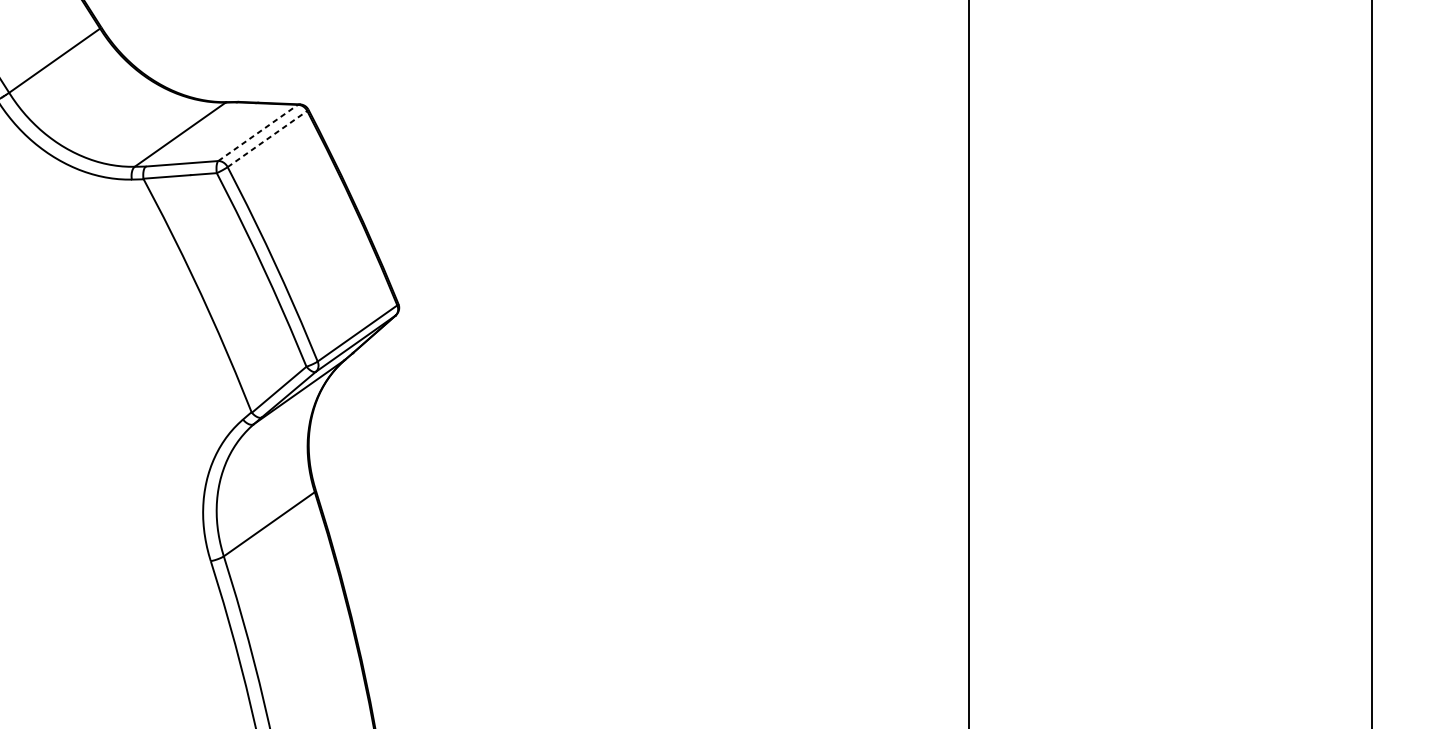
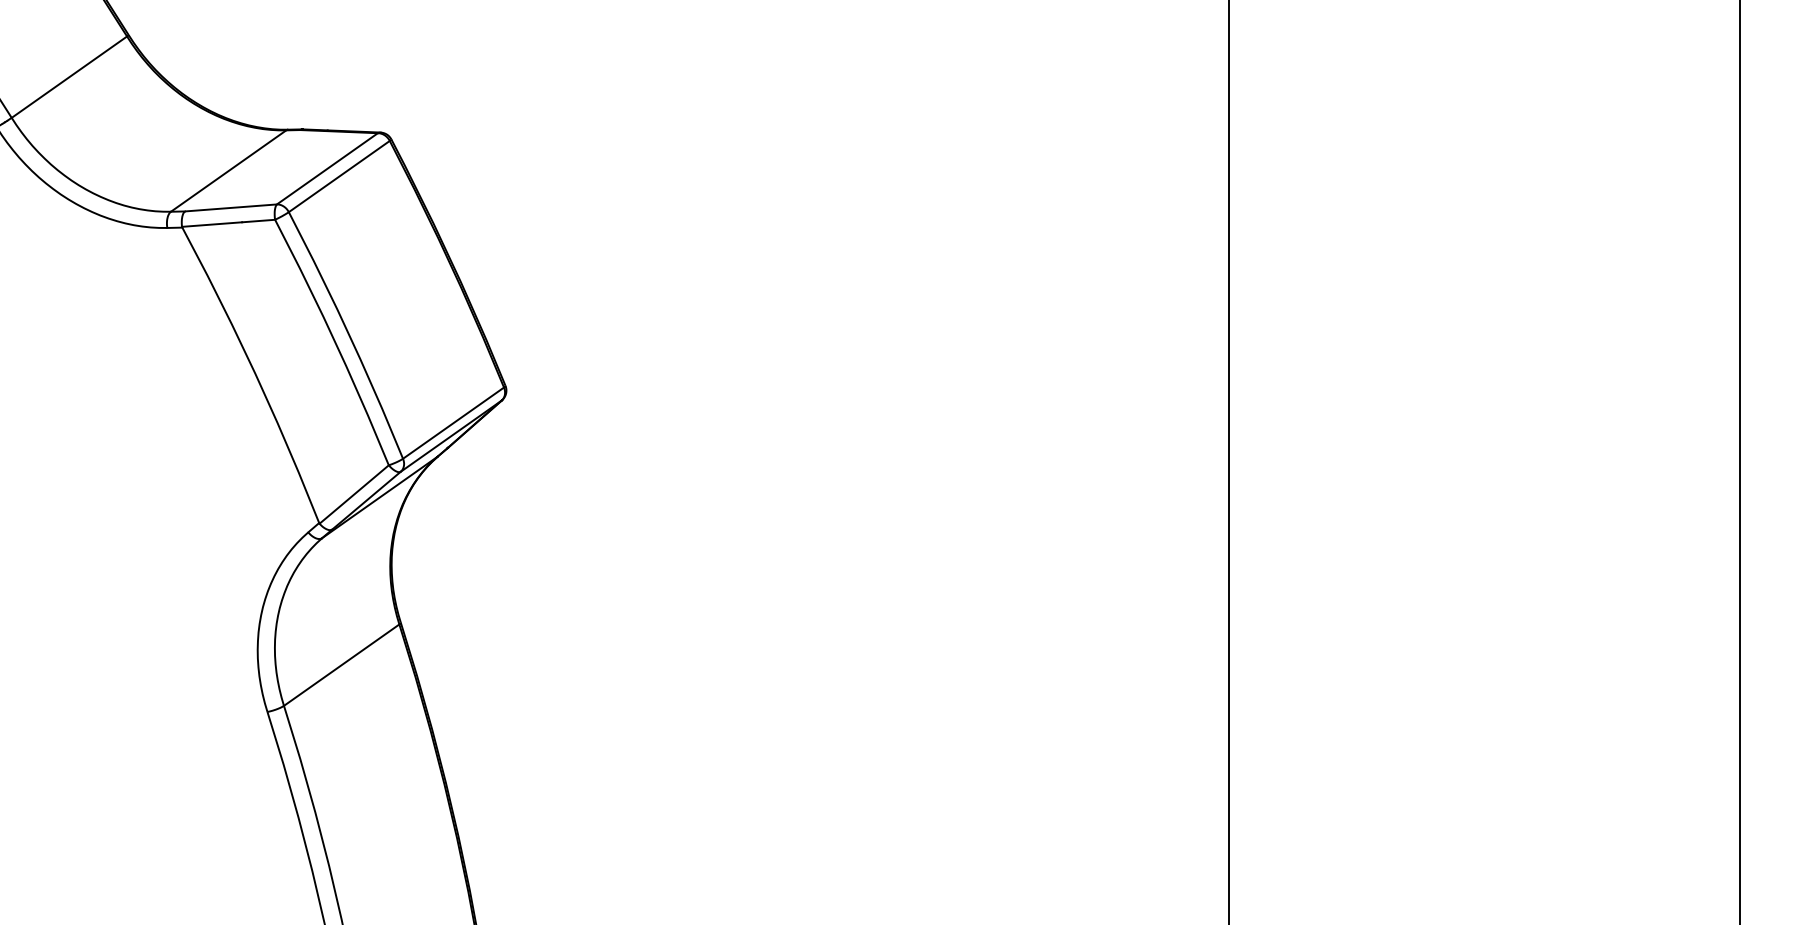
line: (258, 132) -> (327, 168), dashed -> solid
line: (267, 139) -> (339, 176), dashed -> solid

